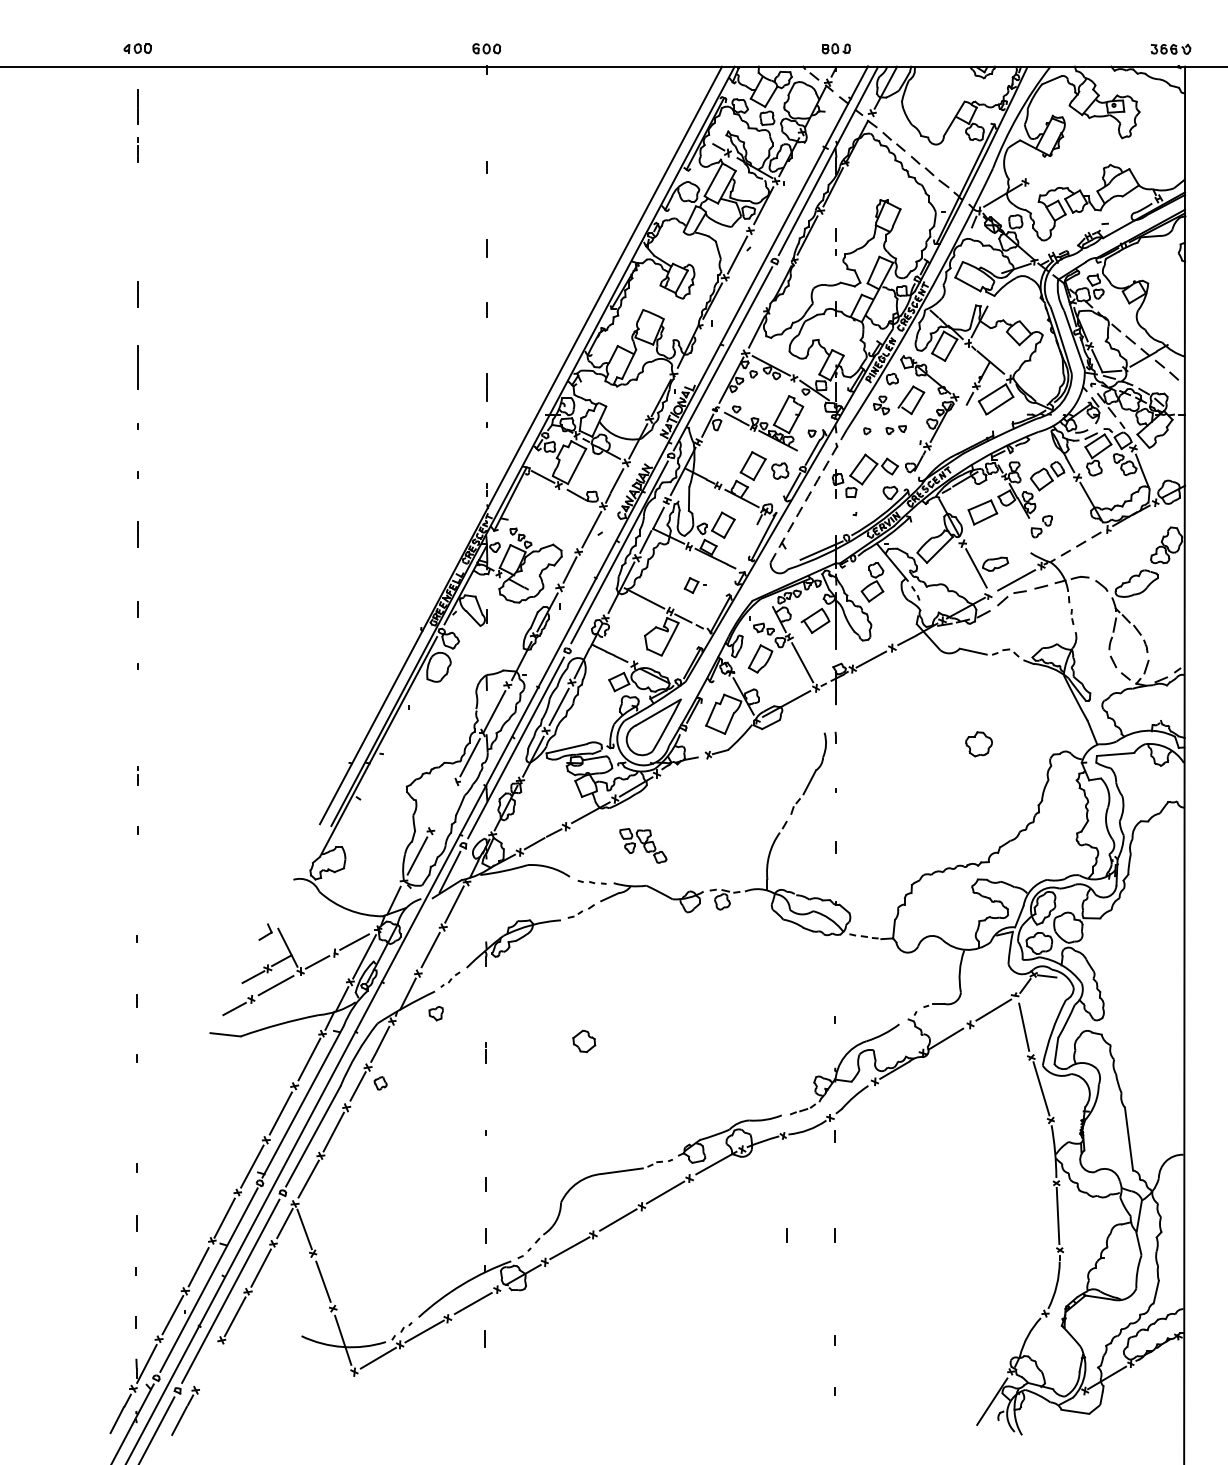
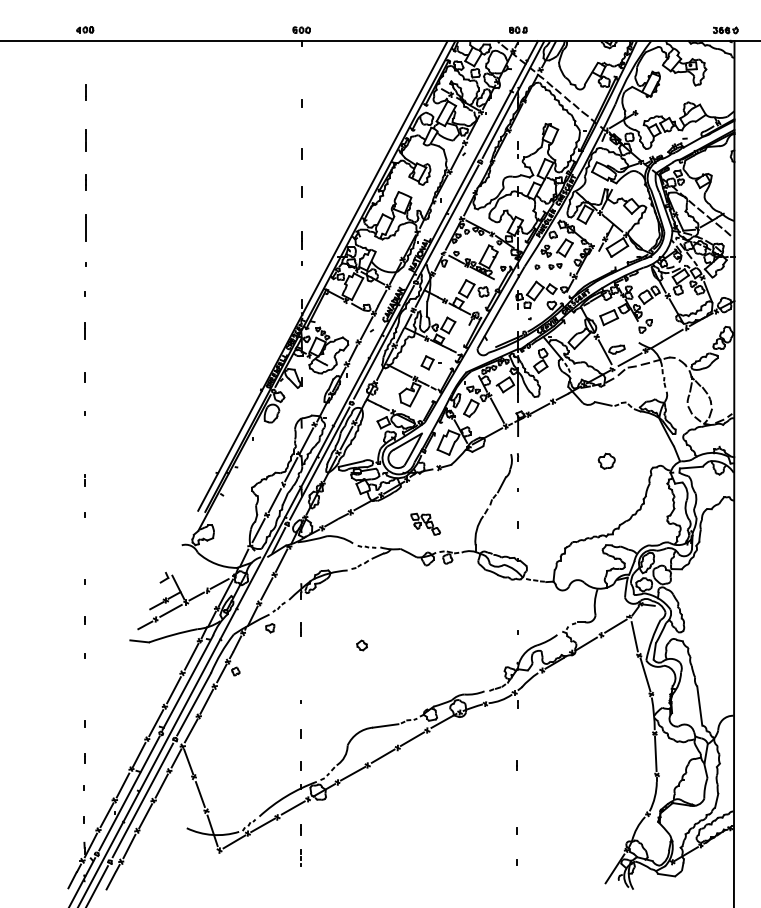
line: (138, 107) -> (85, 140), moved
arc: (809, 496) -> (501, 307), dashed -> solid
line: (1075, 547) -> (666, 339), dashed -> solid
part: (694, 584) -> (430, 362), size x1.43
line: (443, 807) -> (274, 500), added
part: (643, 844) -> (425, 523), moved
part: (583, 1041) -> (361, 645), size x0.71
line: (484, 1052) -> (300, 629), moved
part: (784, 1234) -> (486, 765), removed
line: (209, 1365) -> (129, 846), added
line: (484, 1383) -> (300, 857), added

